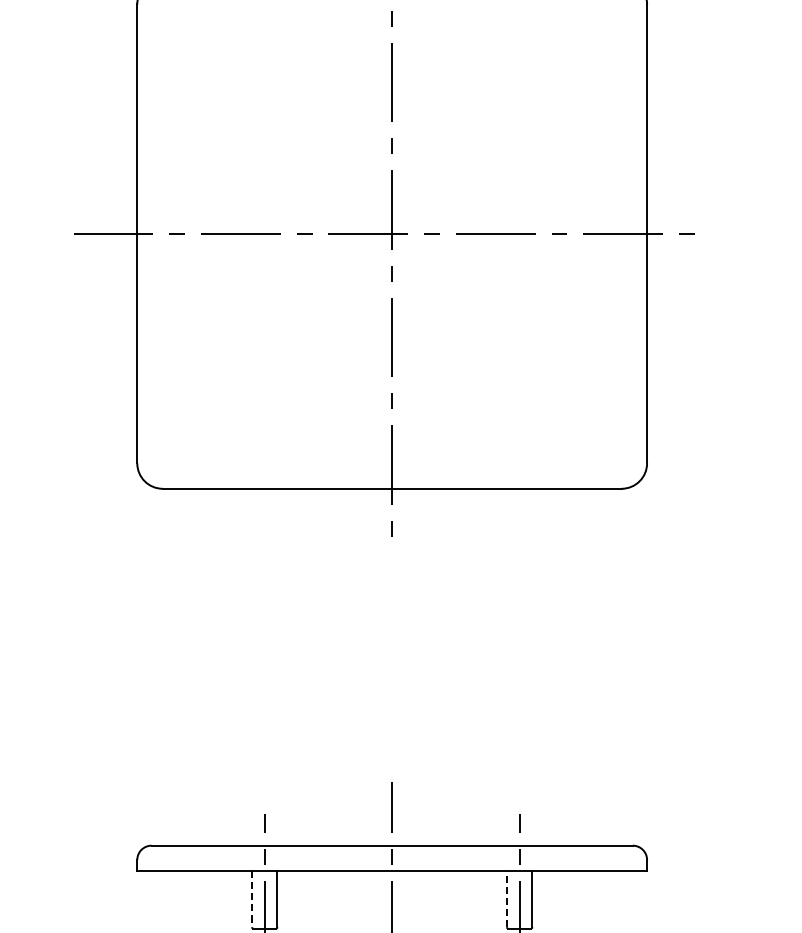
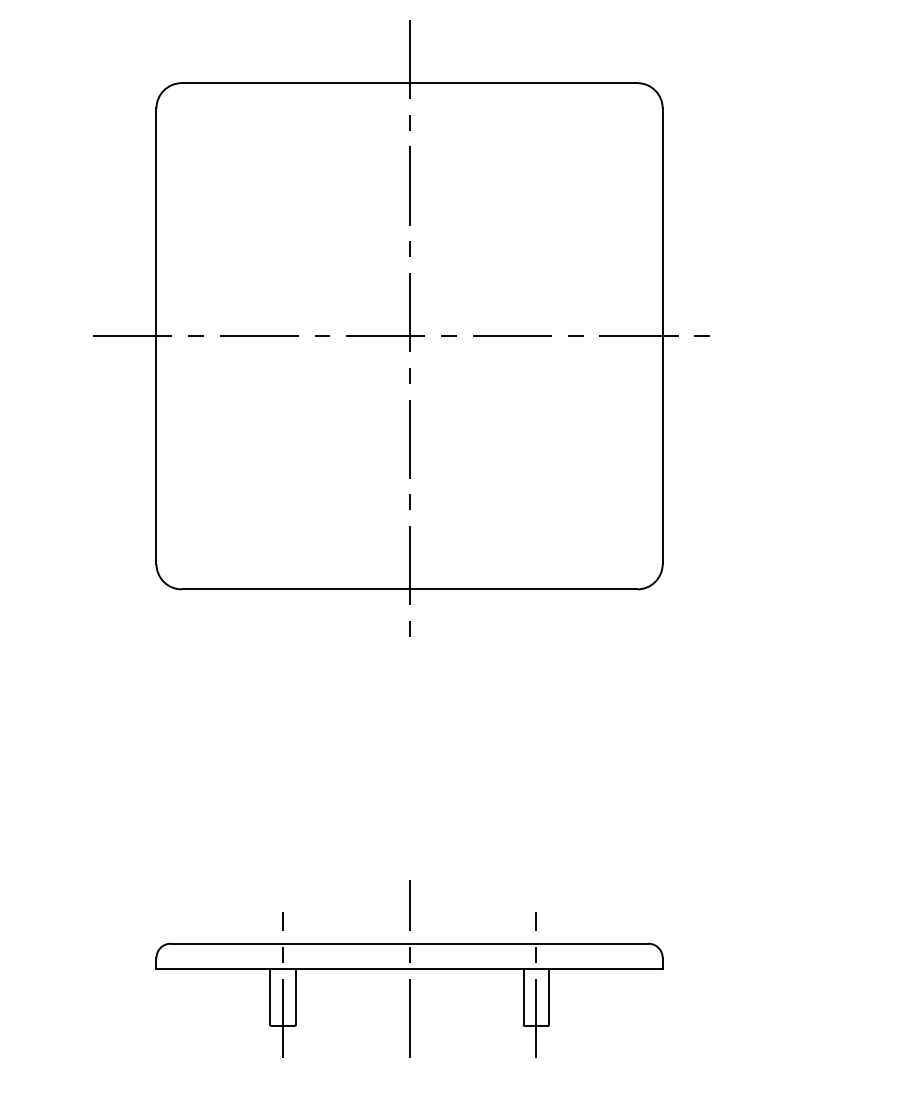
line: (252, 898) -> (270, 996), dashed -> solid
line: (506, 898) -> (523, 996), dashed -> solid

